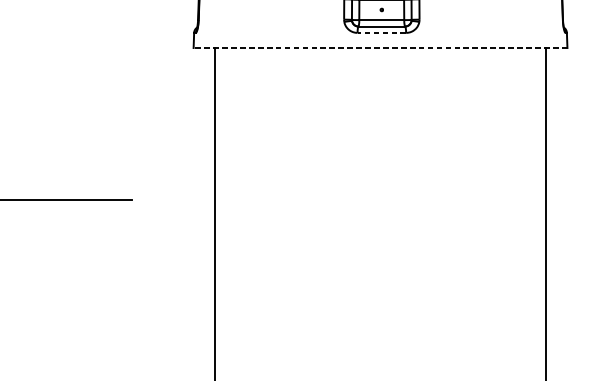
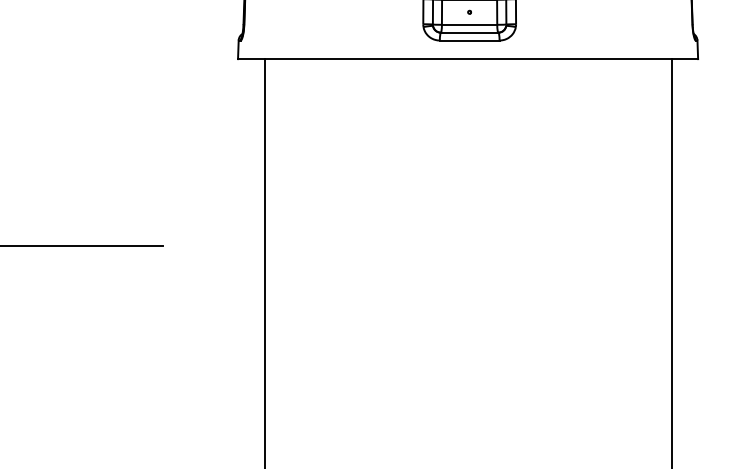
line: (381, 32) -> (469, 40), dashed -> solid
line: (380, 48) -> (467, 59), dashed -> solid

